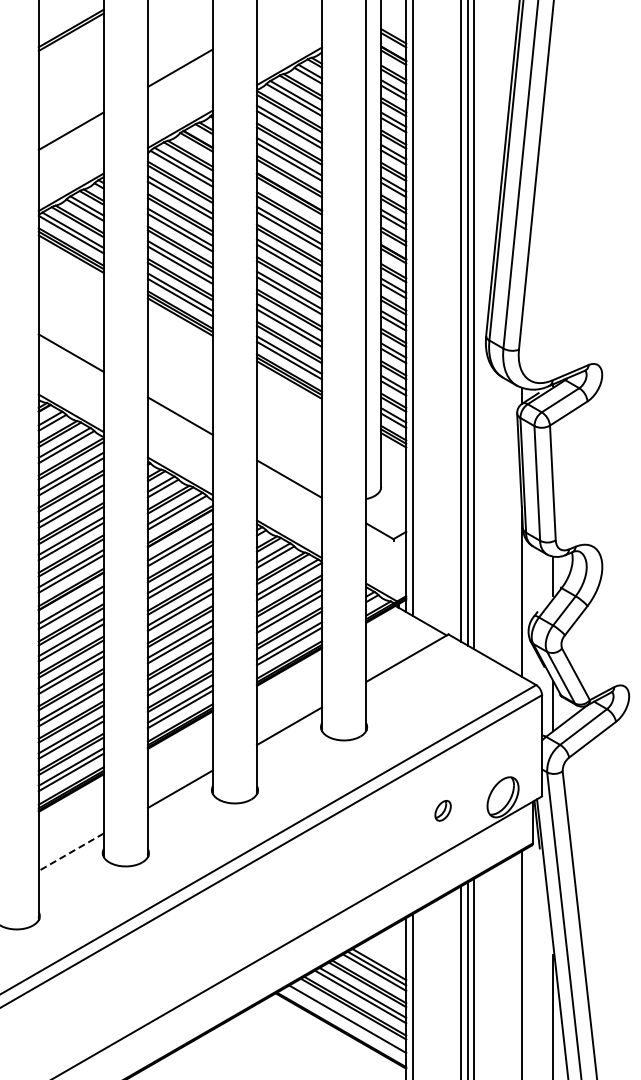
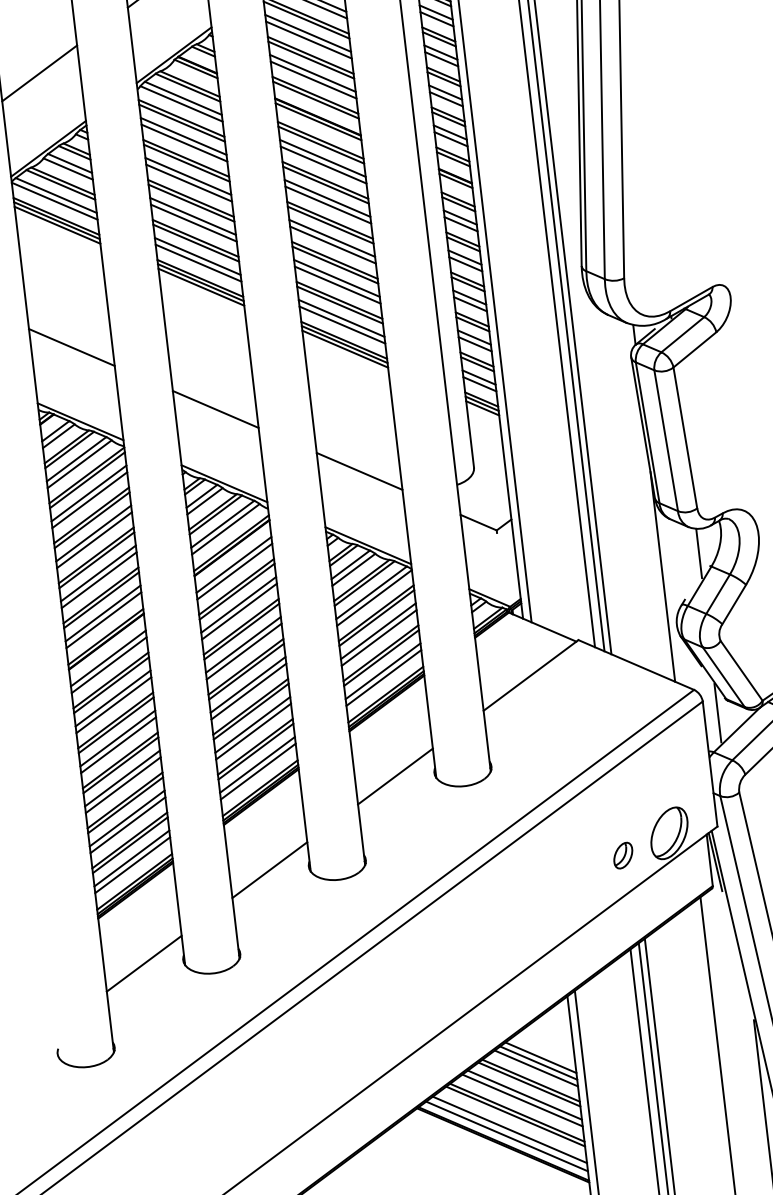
part: (442, 810) -> (622, 855), moved
line: (71, 852) -> (144, 964), dashed -> solid
line: (344, 1023) -> (506, 1135), added

